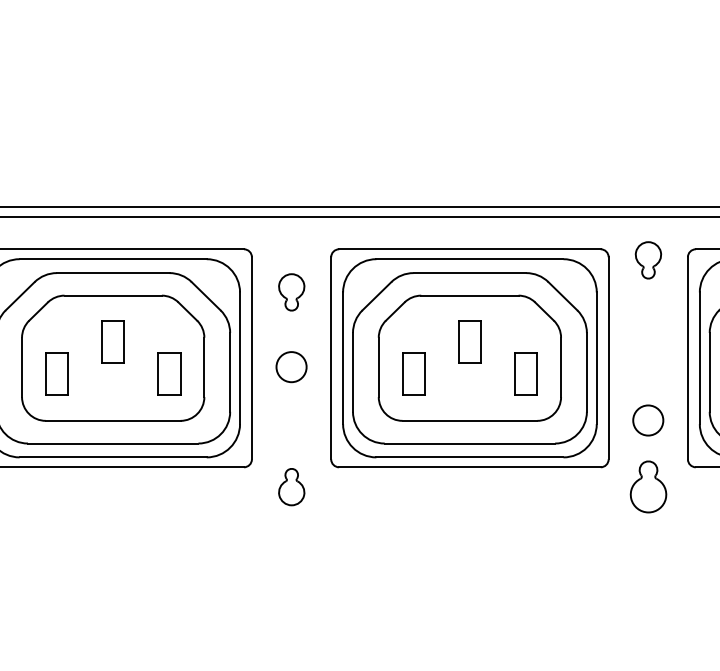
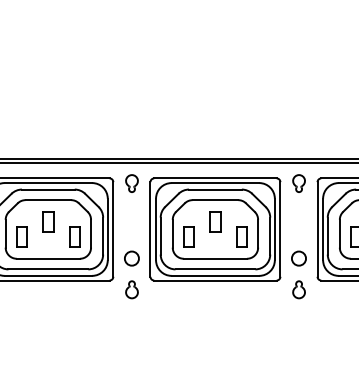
part: (290, 292) -> (131, 183), moved
circle: (290, 366) -> (131, 258), moved
part: (647, 486) -> (298, 289), size x0.71

